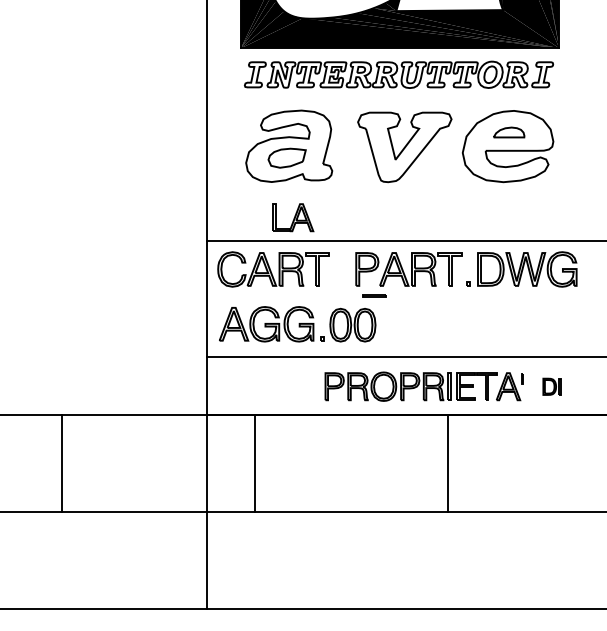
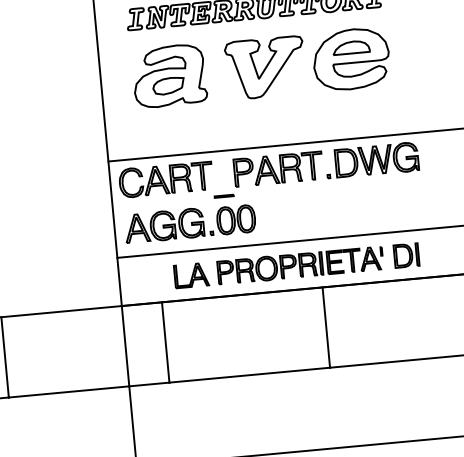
part: (508, 132) -> (350, 47), size x1.43
part: (293, 217) -> (191, 275), moved
line: (374, 295) -> (224, 196), moved
part: (551, 386) -> (406, 255), size x1.67

